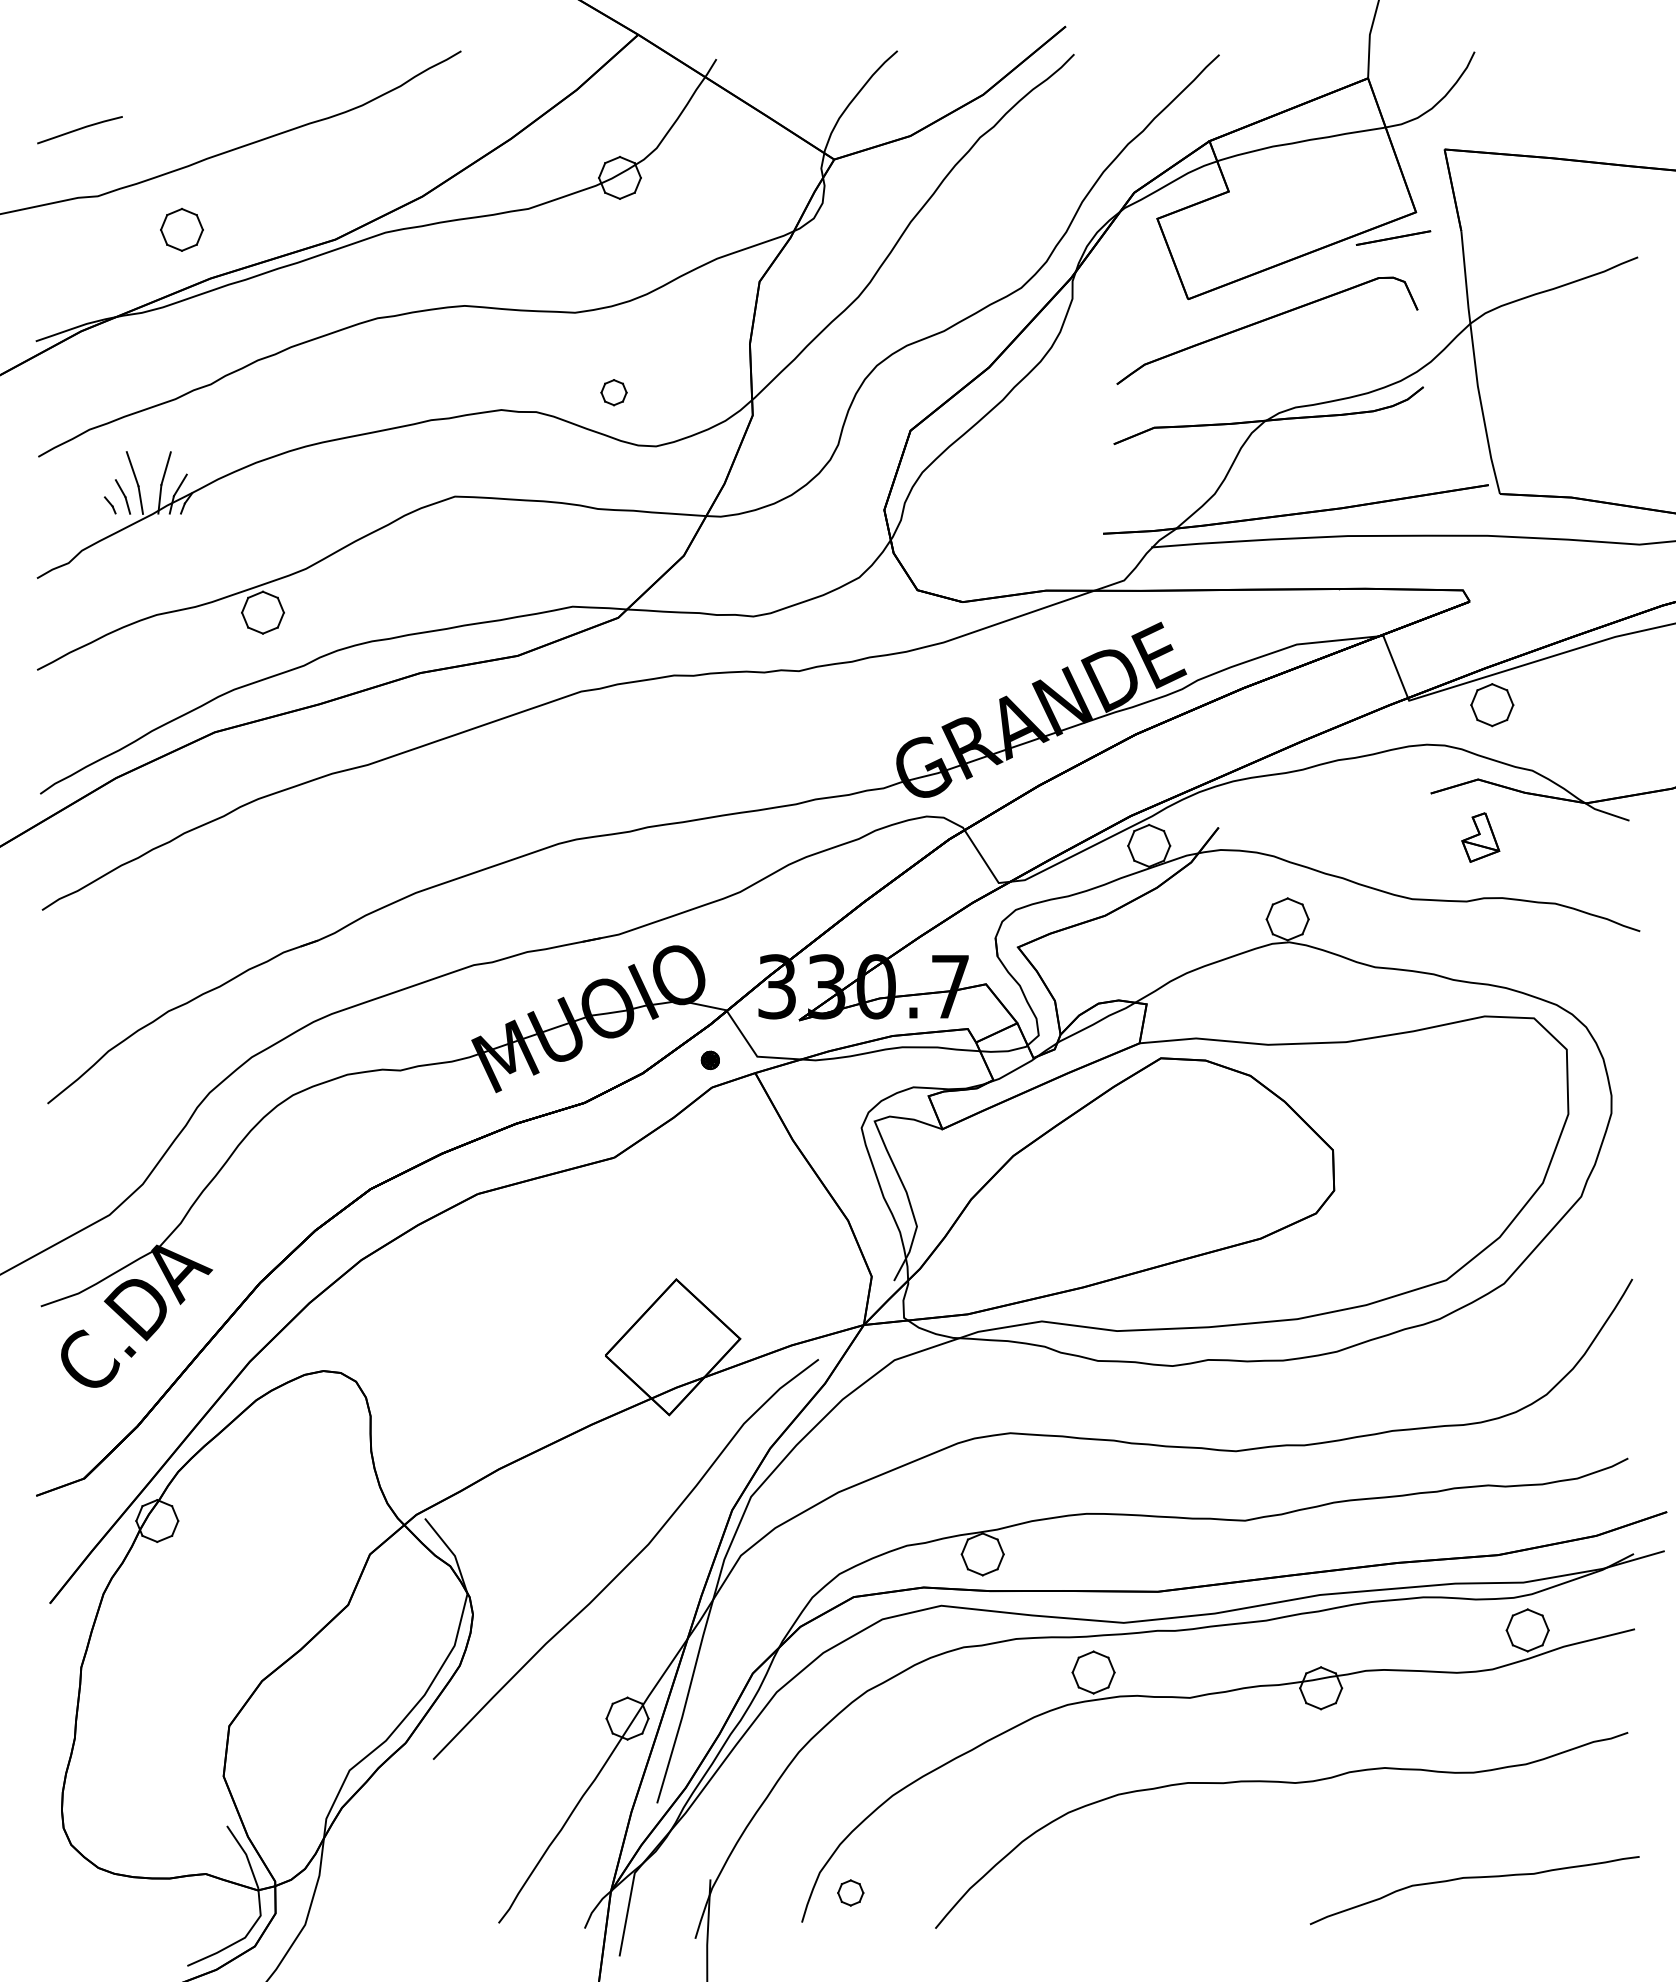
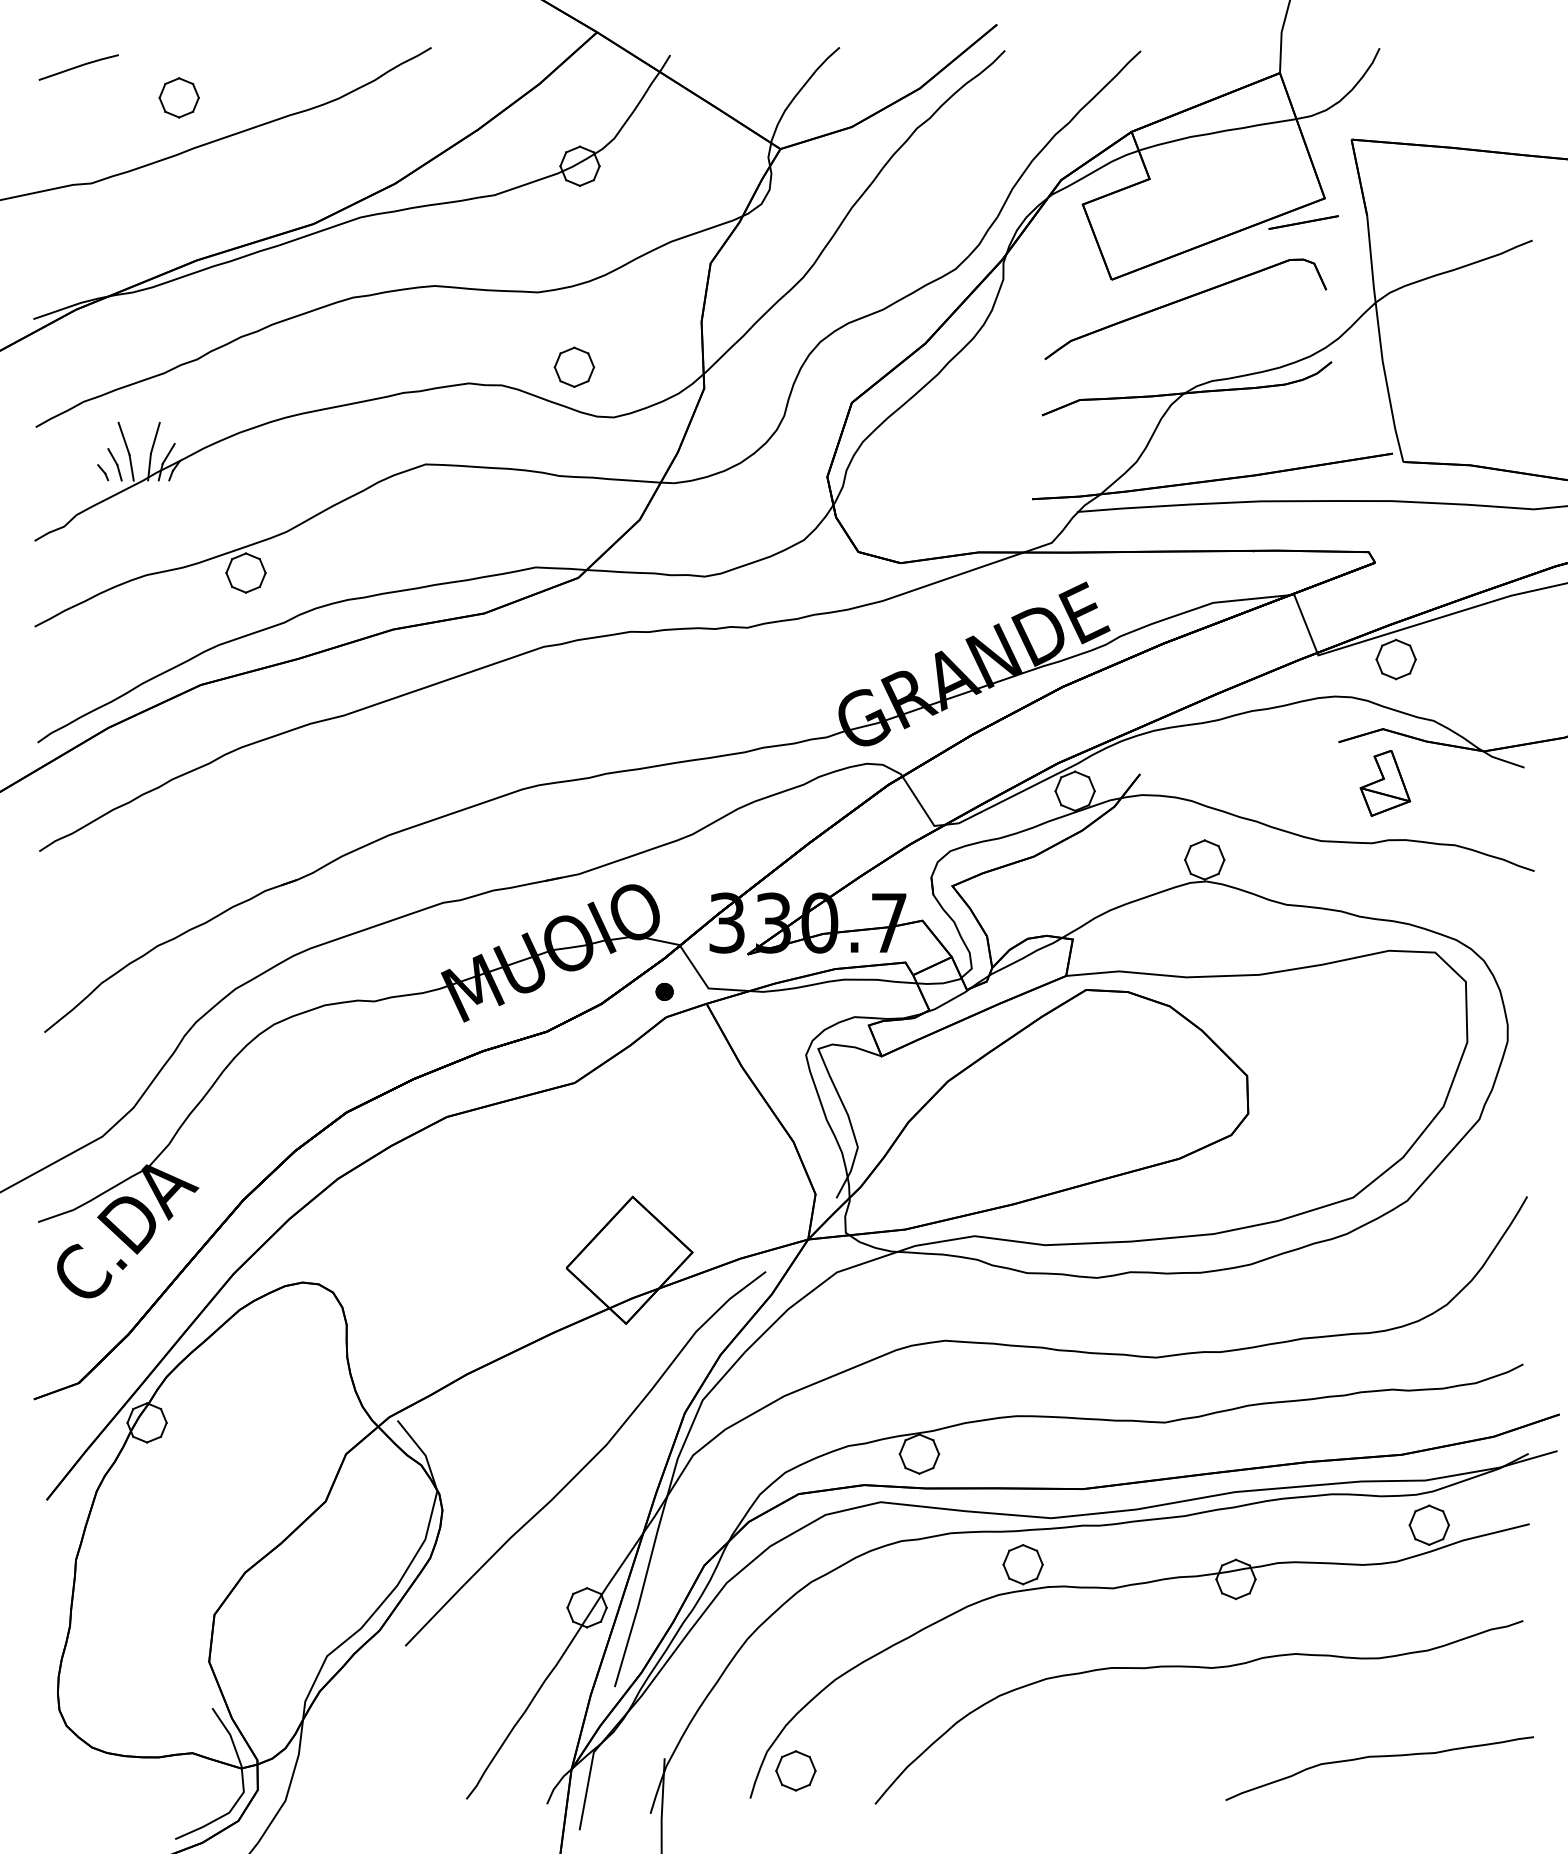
curve: (79, 130) -> (78, 67), moved
part: (181, 229) -> (178, 97), moved
part: (614, 391) -> (574, 366), size x1.67
part: (1480, 837) -> (1385, 783), size x1.43
part: (850, 1892) -> (795, 1770), size x1.67

